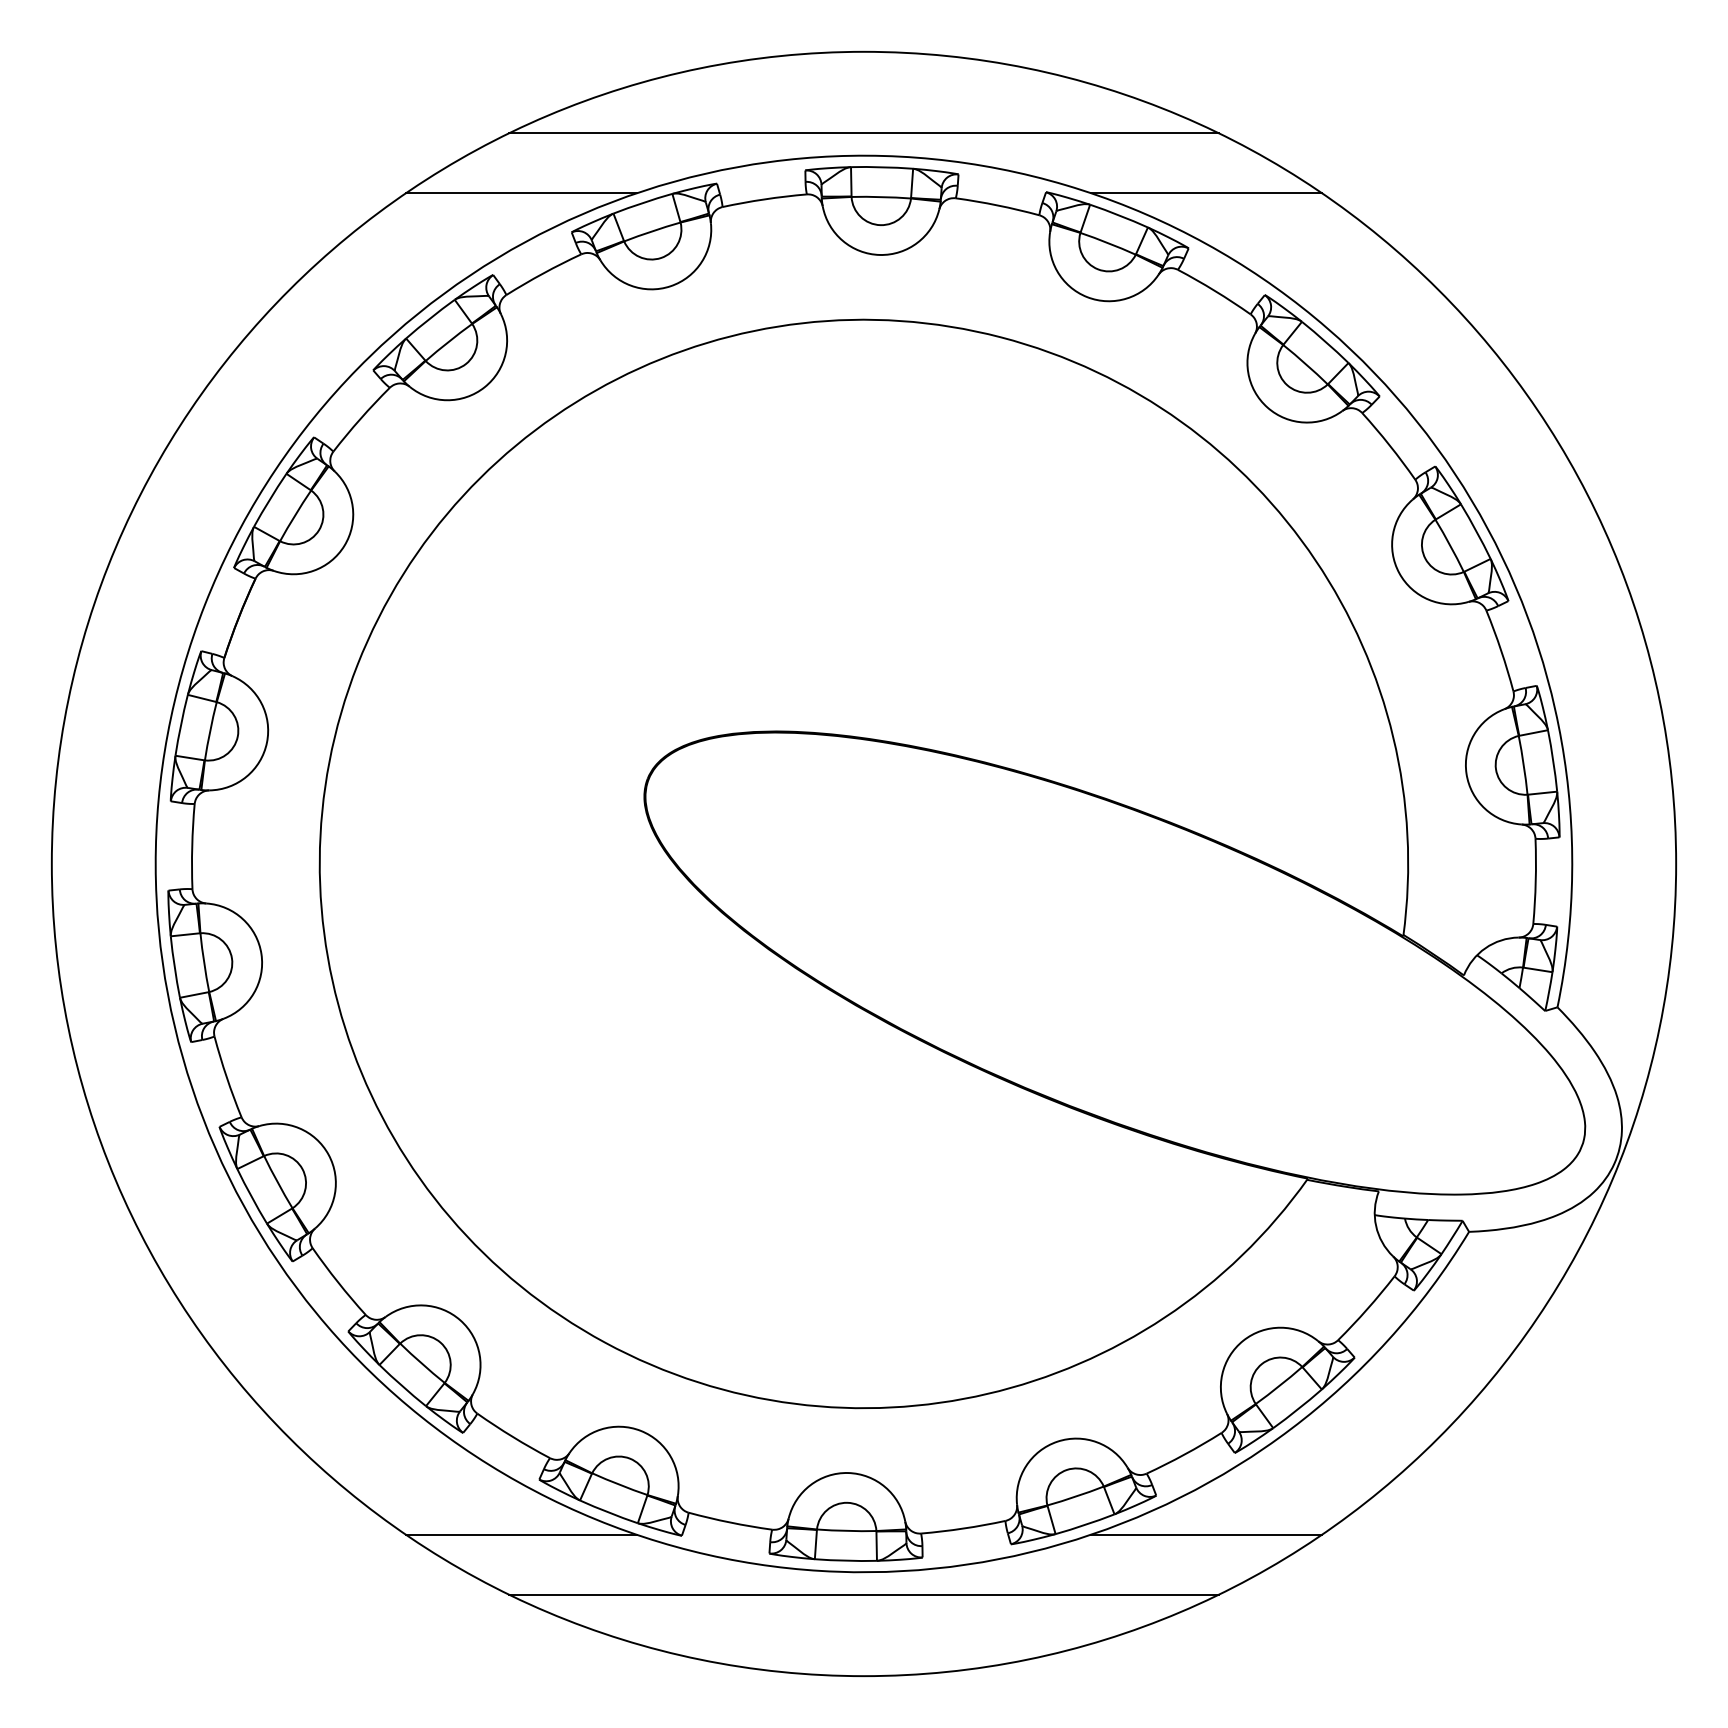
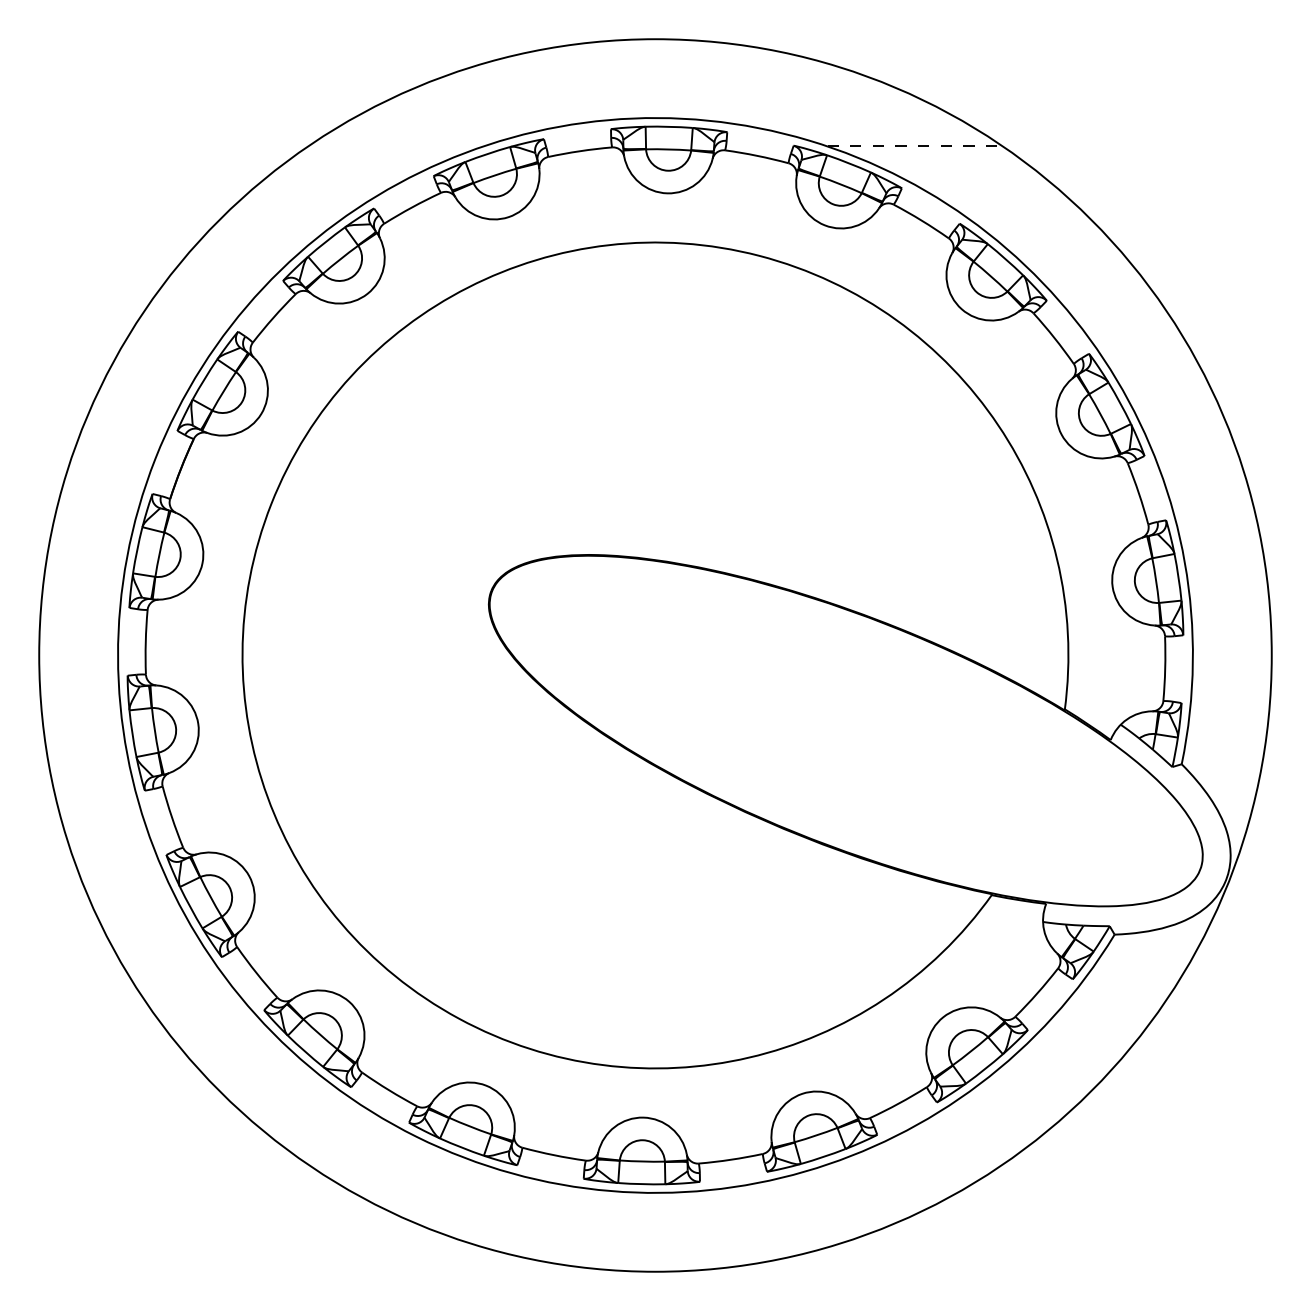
line: (863, 133) -> (655, 101), removed
line: (521, 193) -> (395, 146), removed
line: (1206, 193) -> (915, 146), solid -> dashed
line: (521, 1534) -> (395, 1164), removed
line: (1205, 1534) -> (914, 1164), removed
line: (863, 1594) -> (655, 1209), removed

